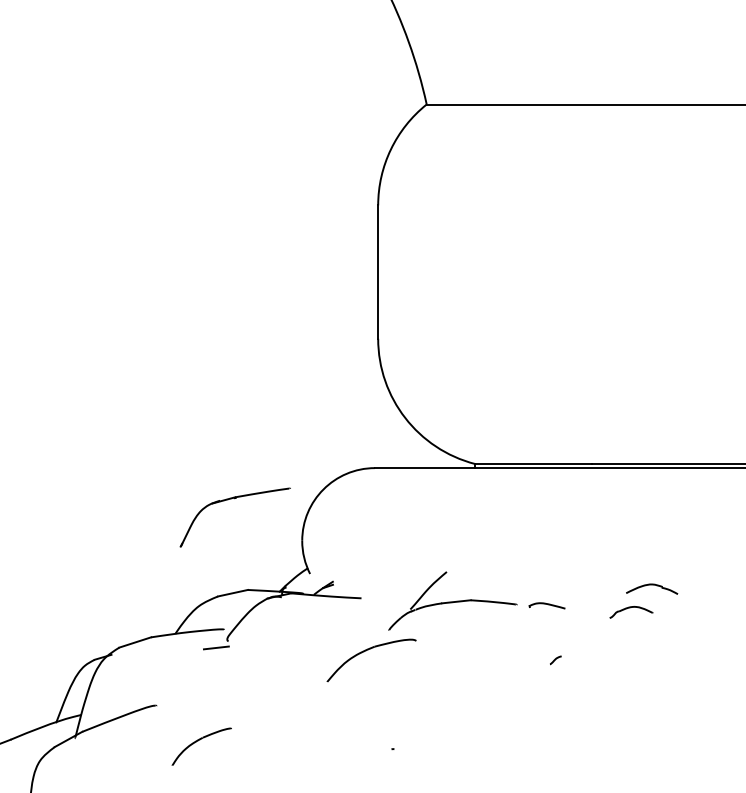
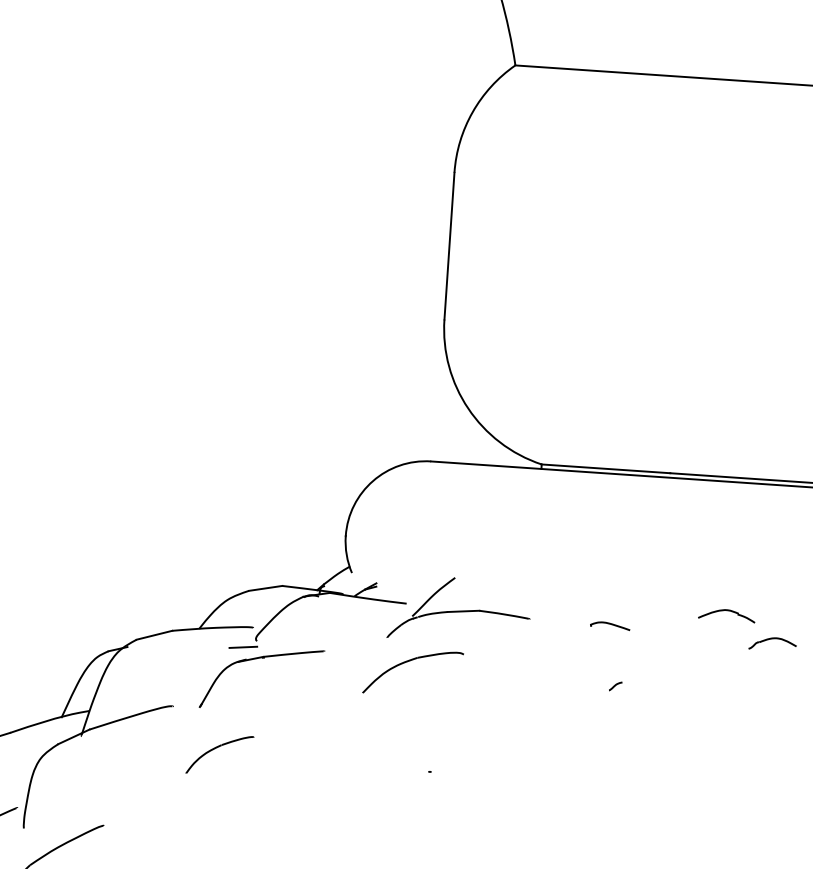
part: (234, 499) -> (262, 659), moved
part: (452, 600) -> (459, 609), moved
part: (631, 612) -> (772, 644), moved

